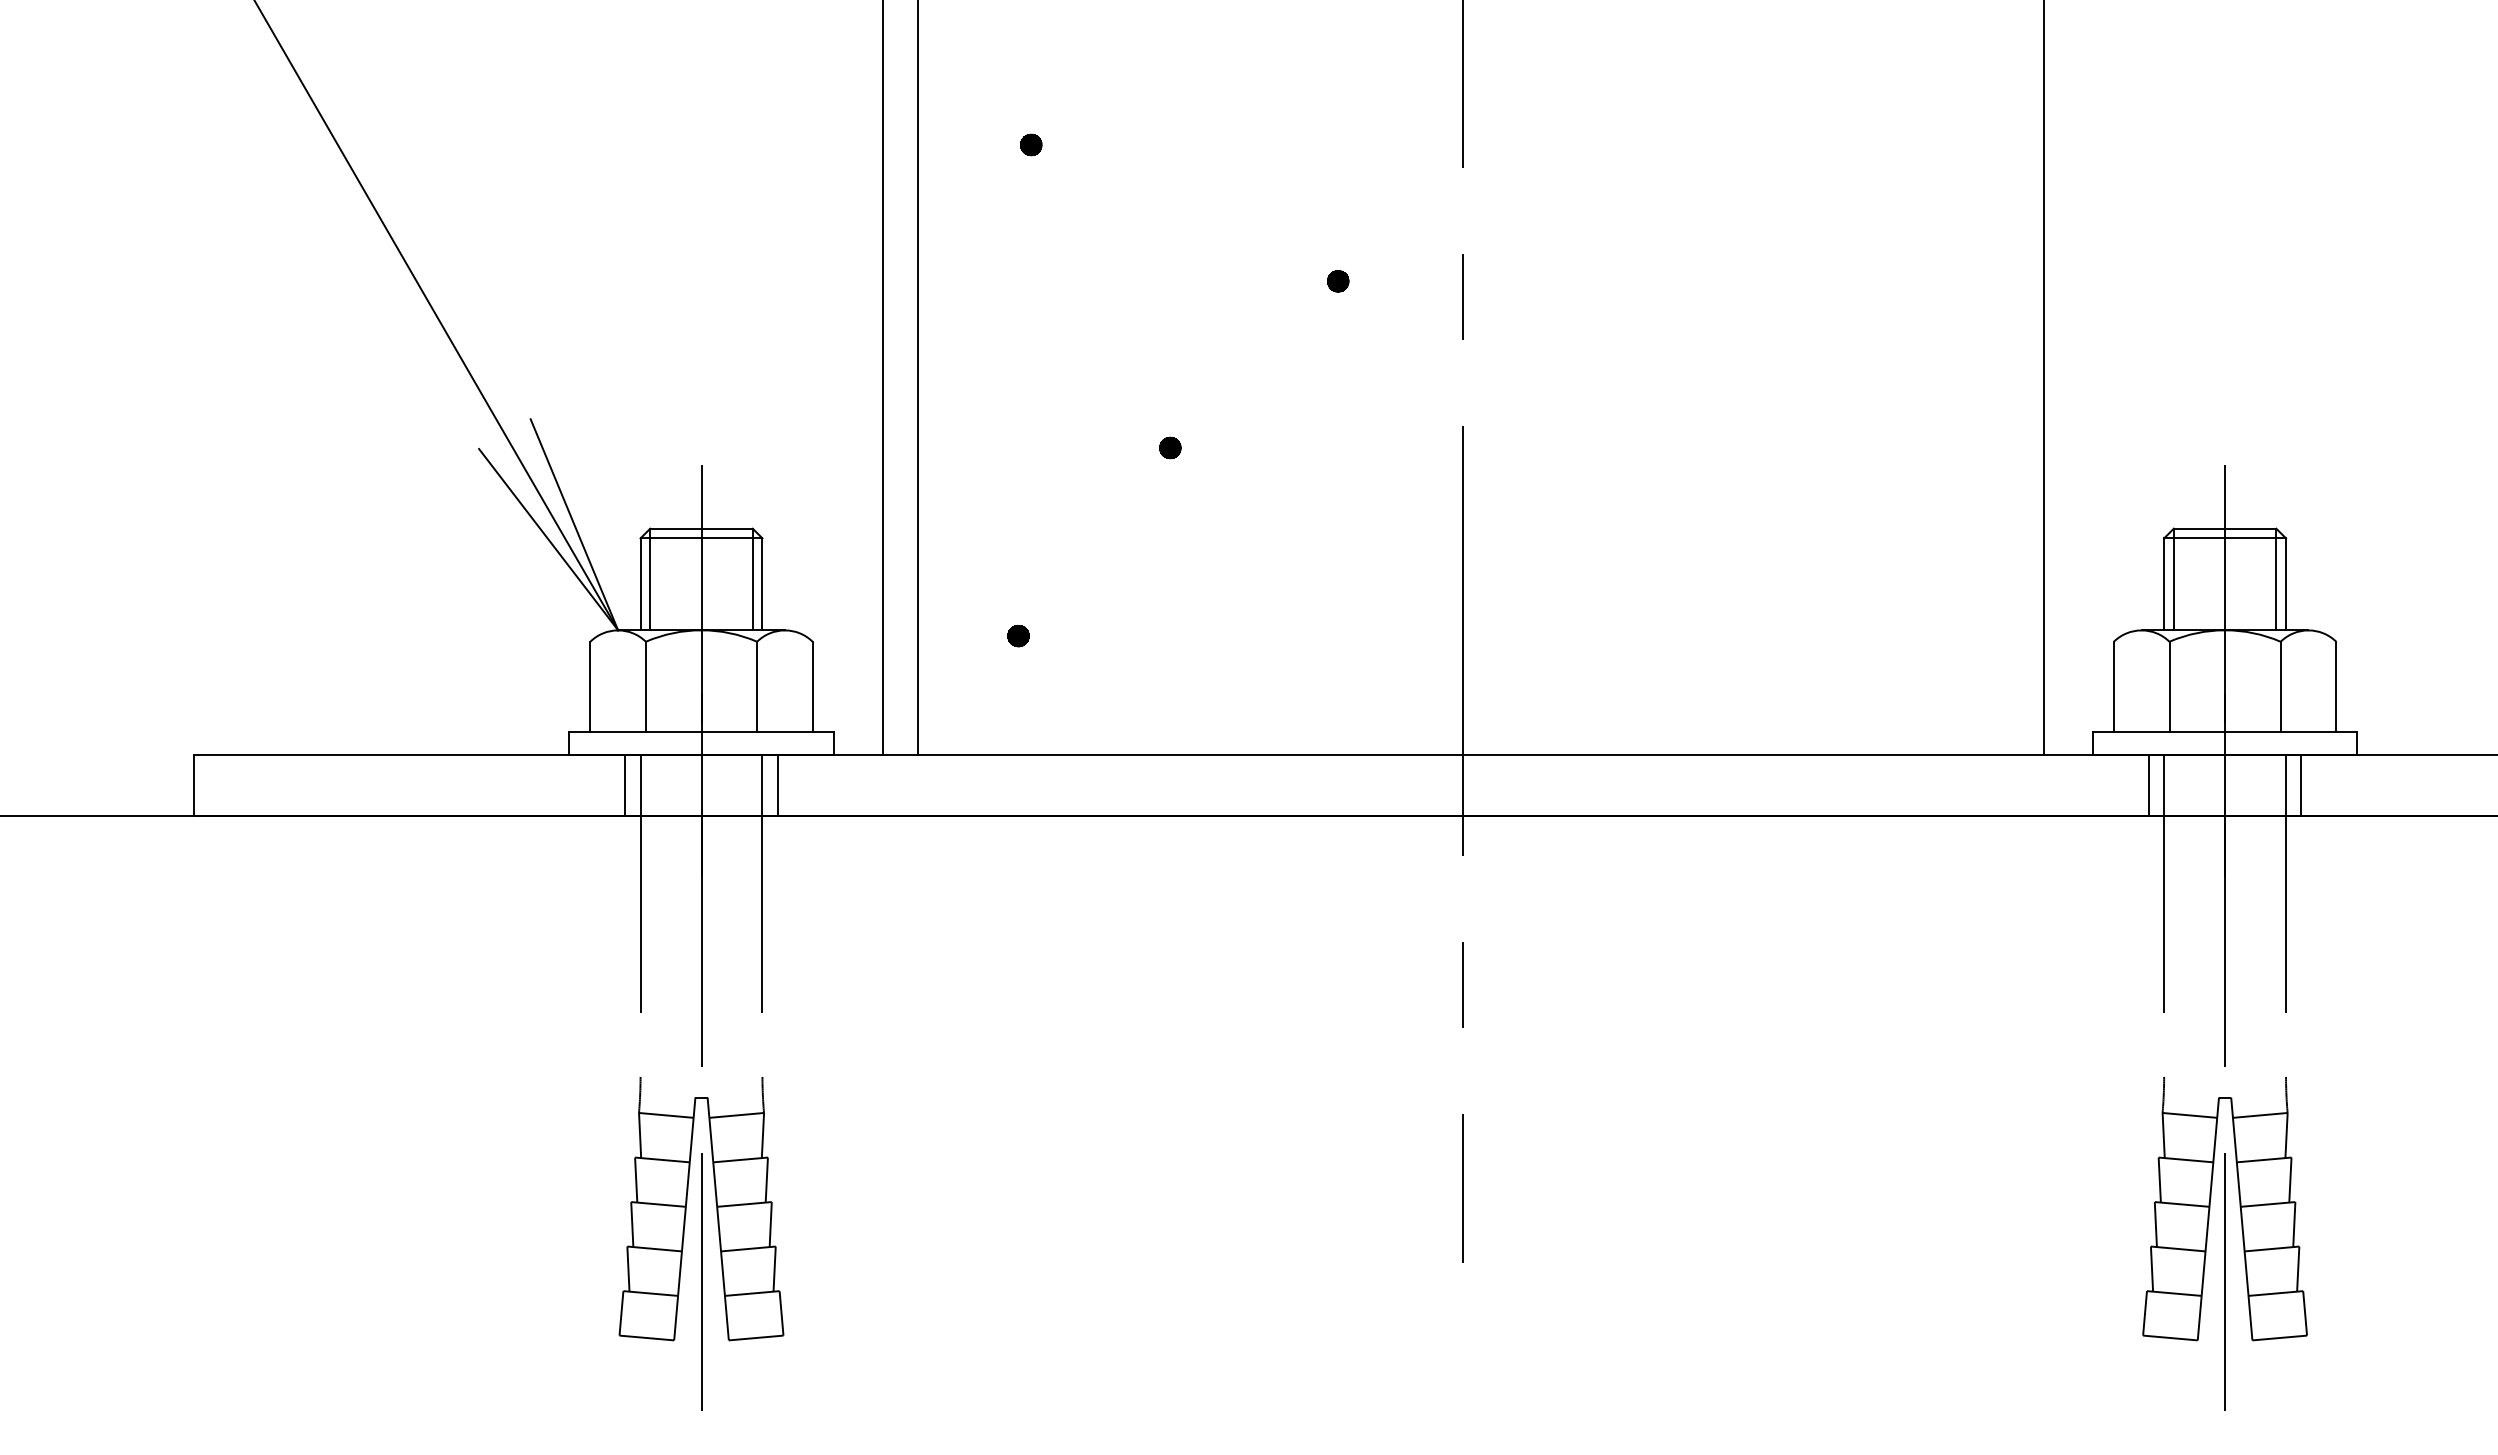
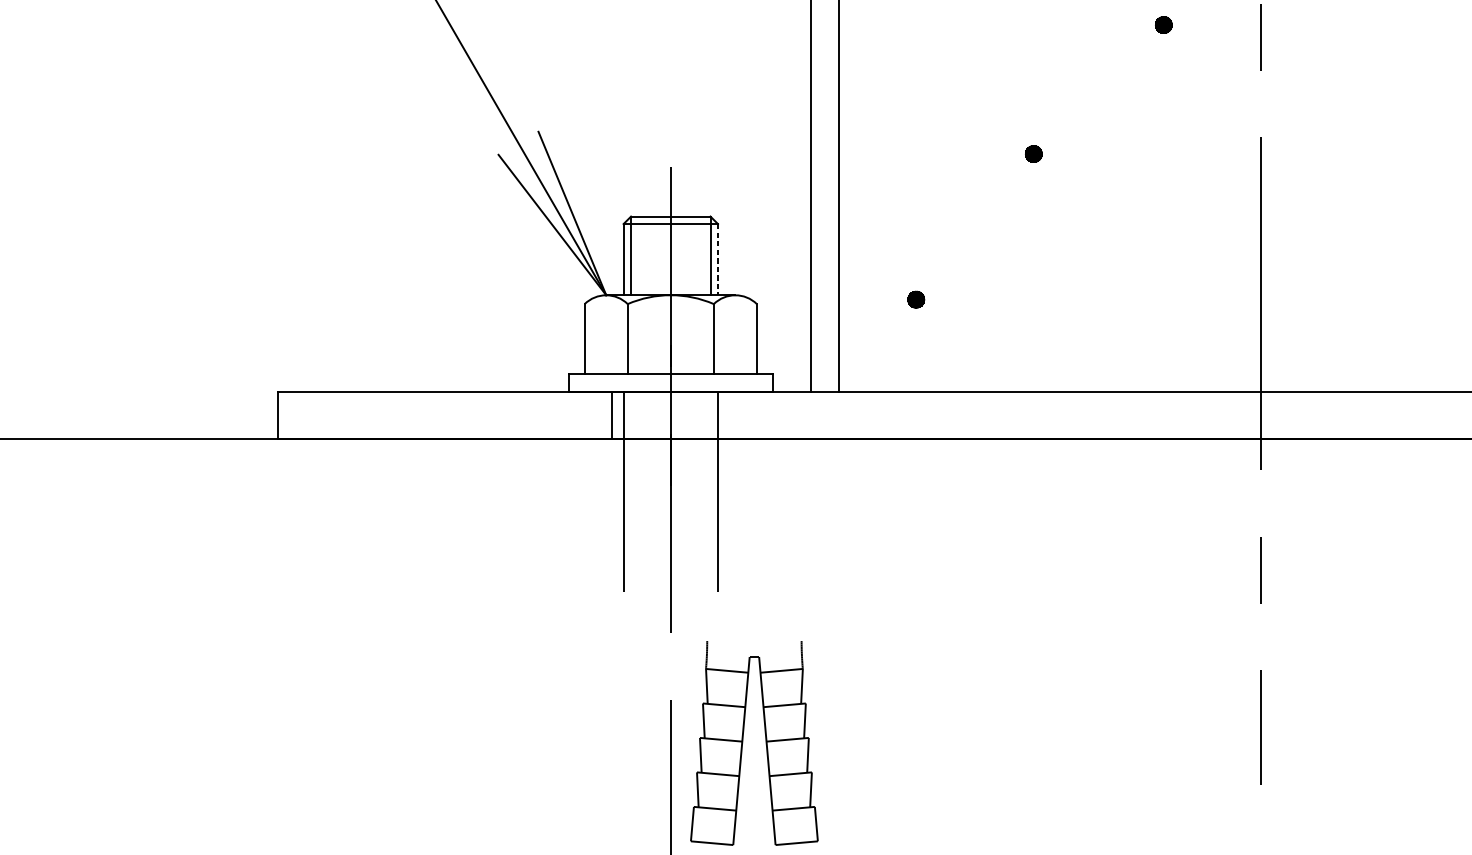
line: (762, 584) -> (718, 259), solid -> dashed
line: (777, 785) -> (729, 415), removed
part: (686, 1209) -> (742, 743), moved

